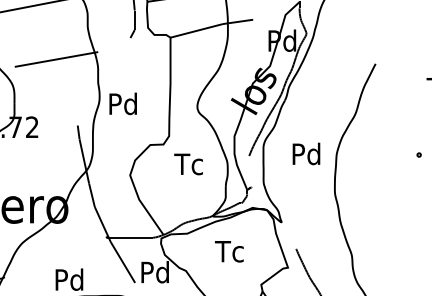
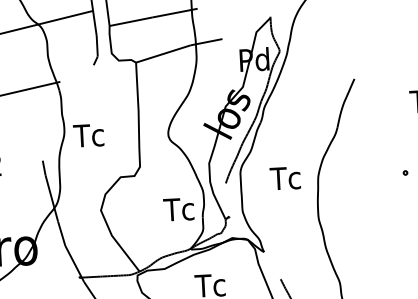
text: (121, 103) -> (87, 134), Pd -> Tc
text: (305, 153) -> (285, 177), Pd -> Tc
text: (188, 164) -> (178, 209), moved

